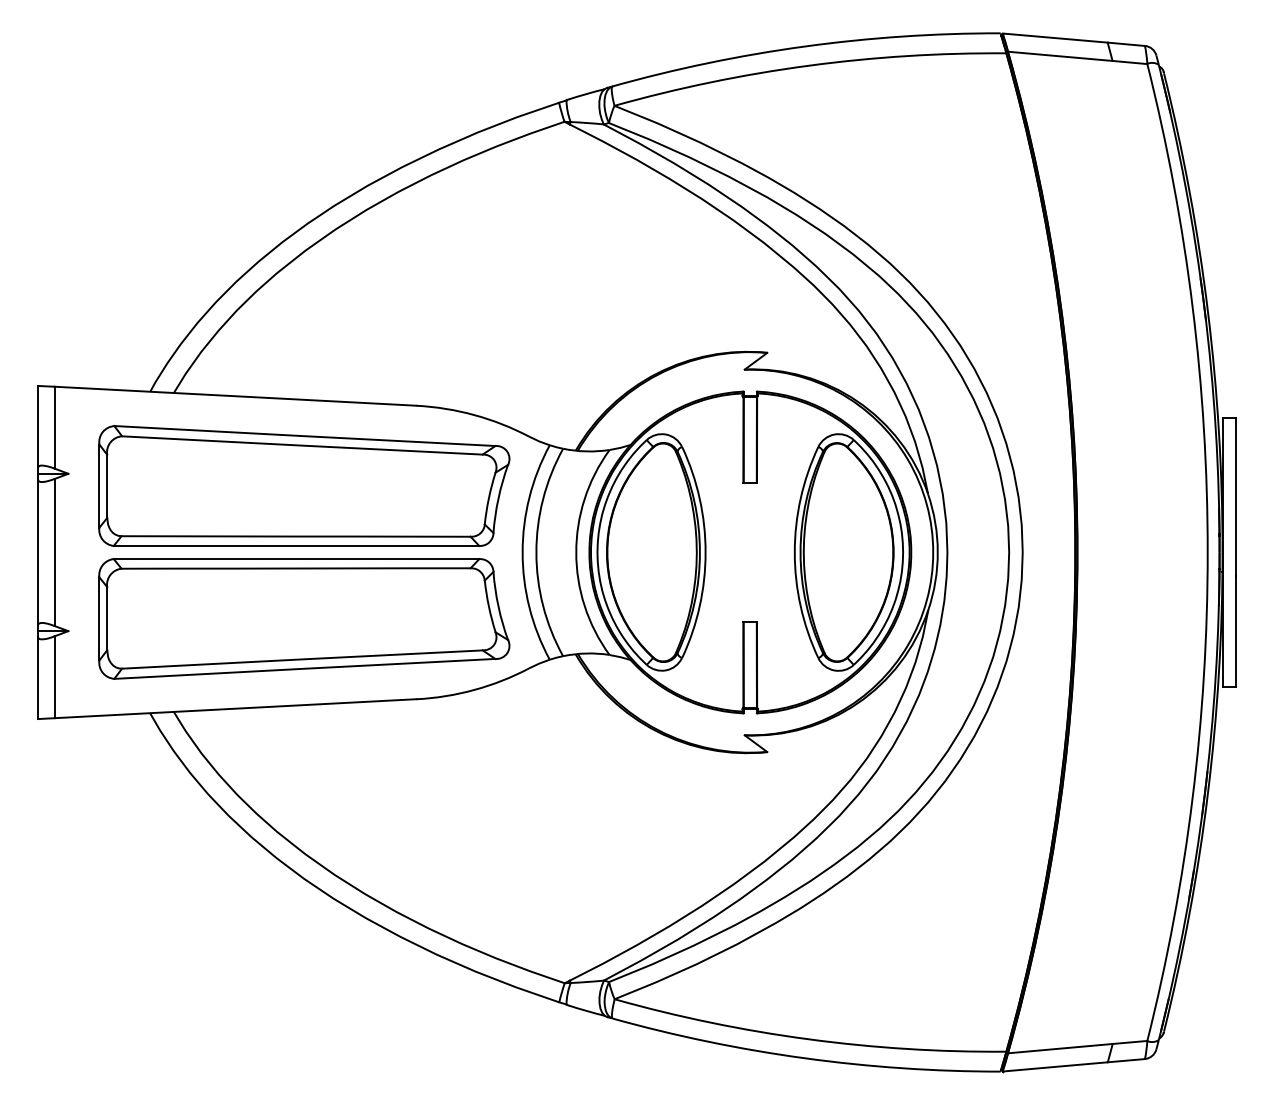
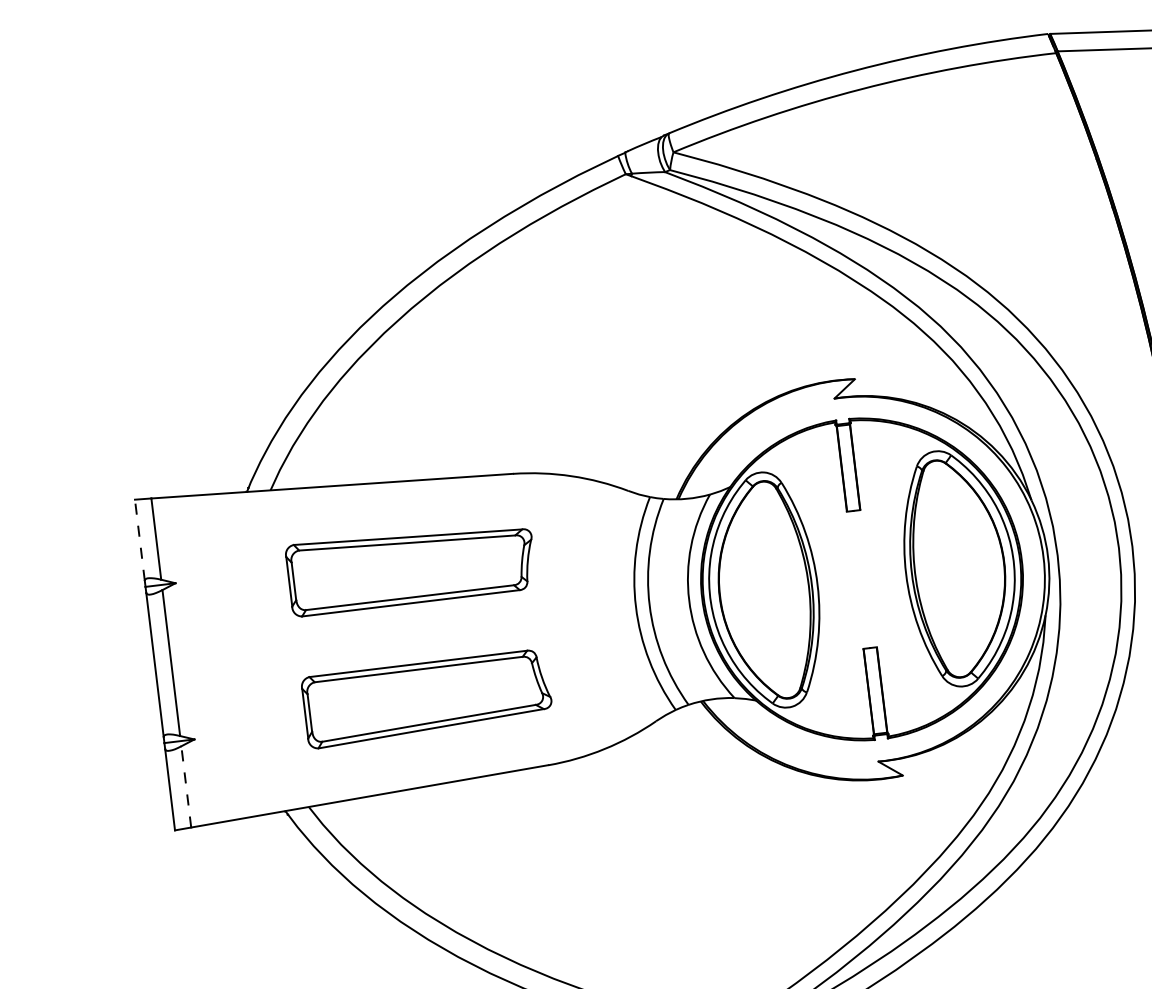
line: (38, 426) -> (140, 539), solid -> dashed
part: (304, 485) -> (411, 566), size x0.6
part: (304, 618) -> (427, 698), size x0.6
line: (54, 677) -> (186, 787), solid -> dashed

